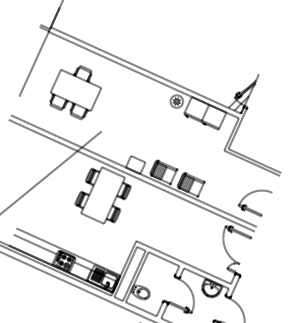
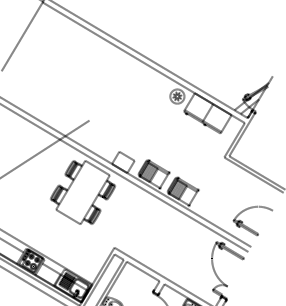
part: (75, 92) -> (65, 73), removed

